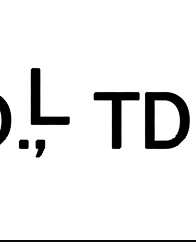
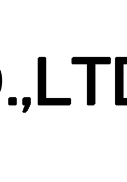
part: (40, 96) -> (46, 81), moved

